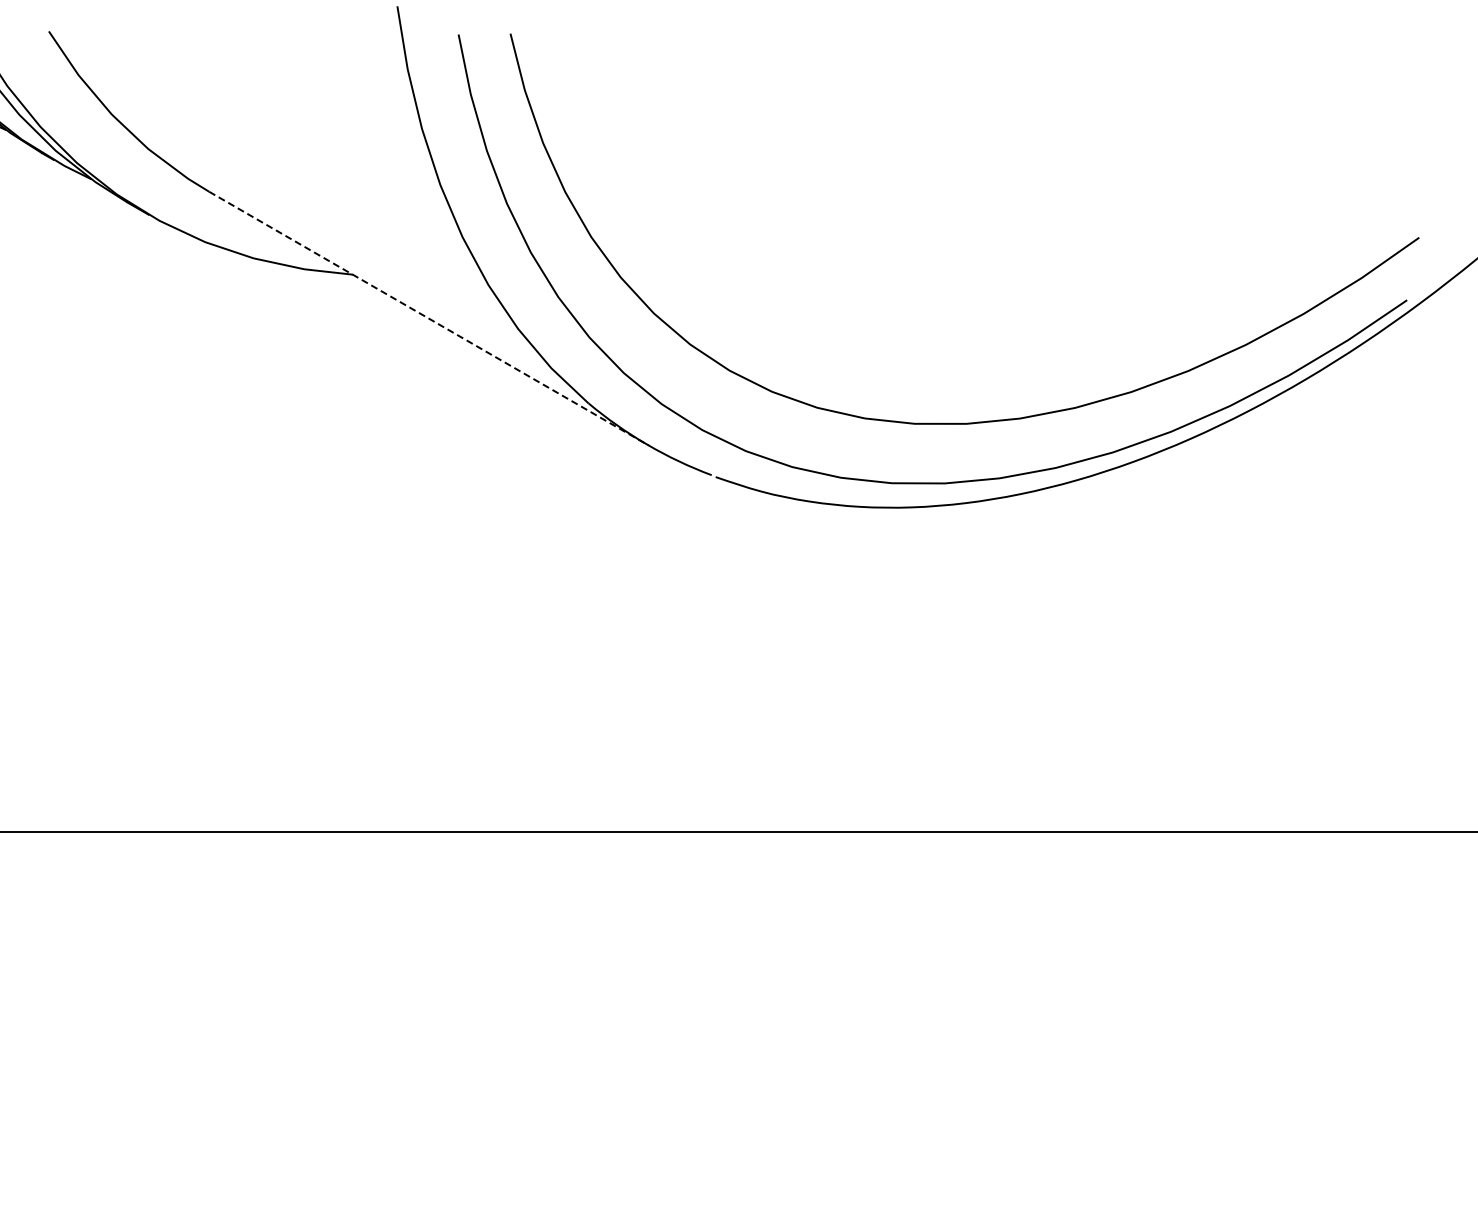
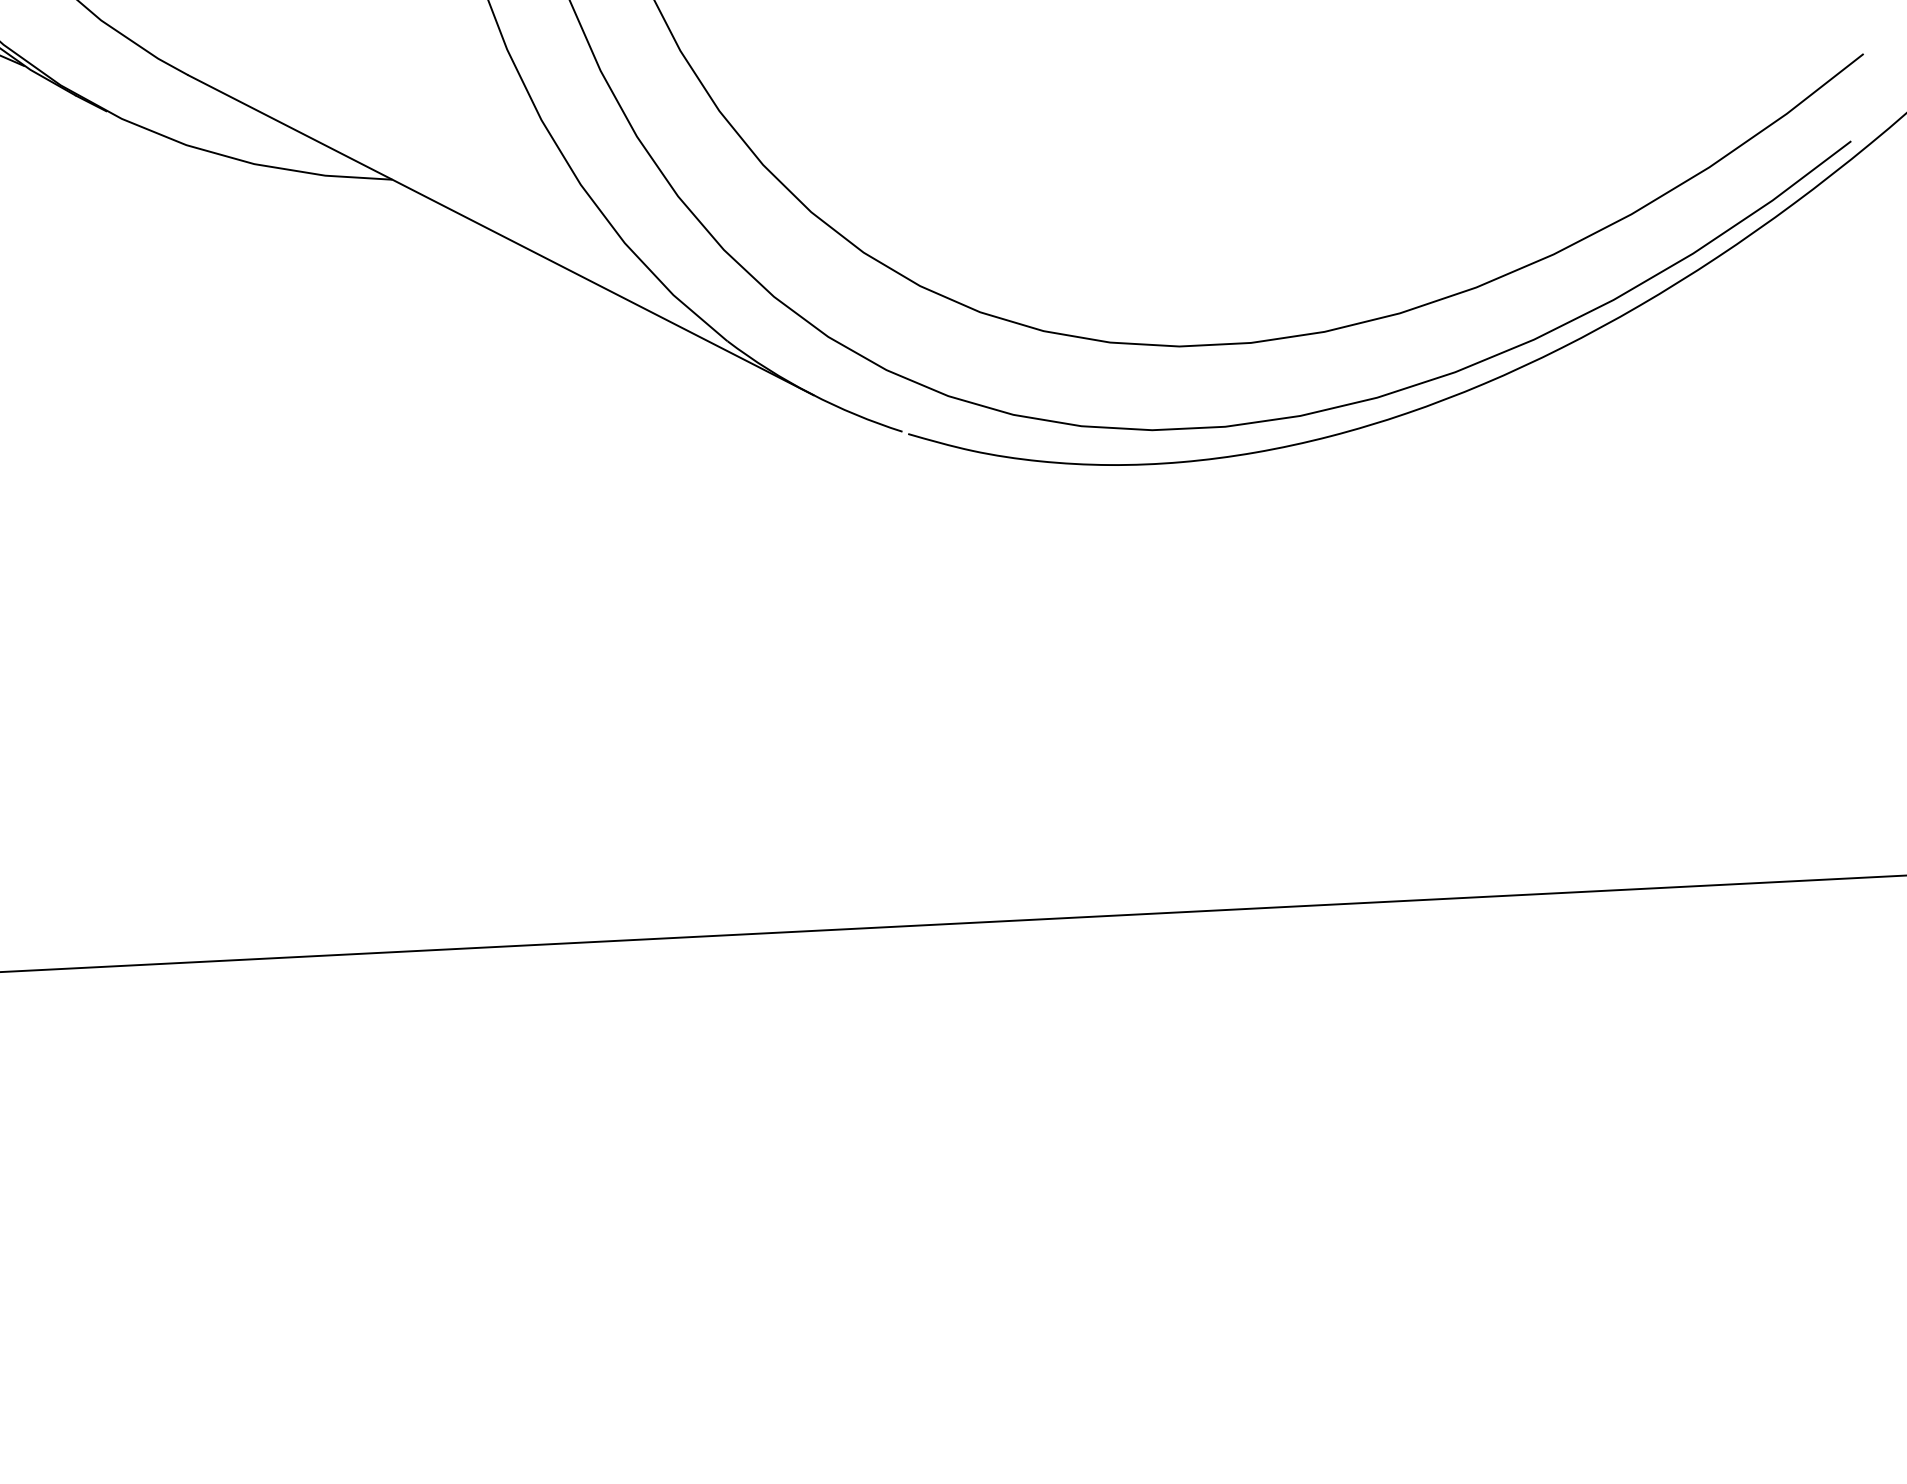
line: (428, 318) -> (500, 235), dashed -> solid

